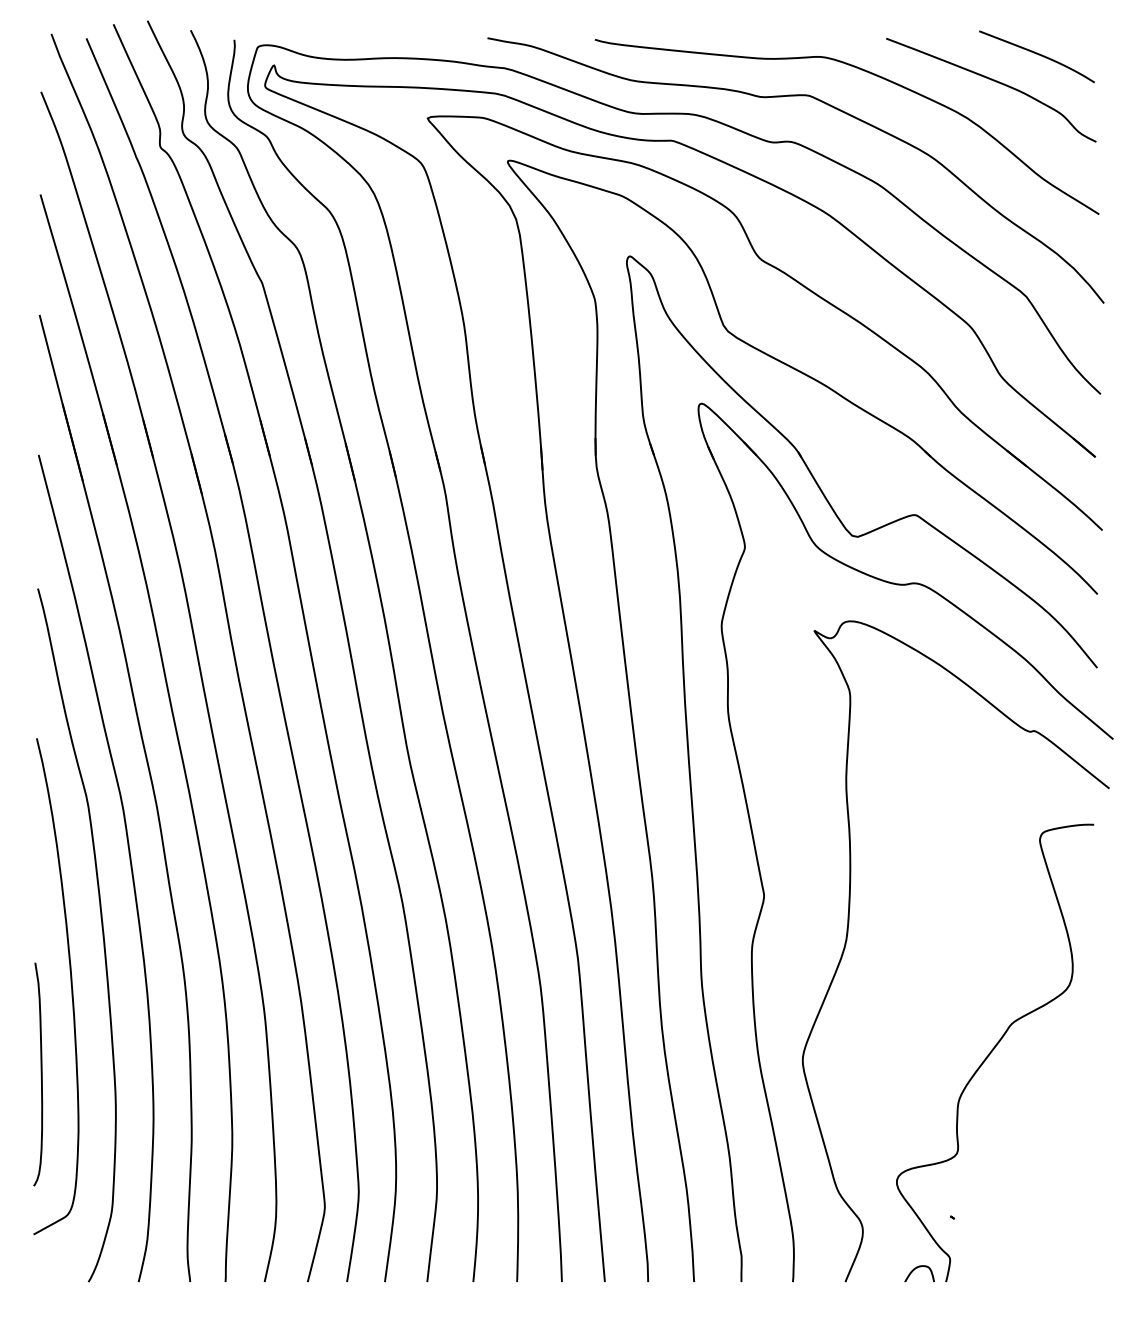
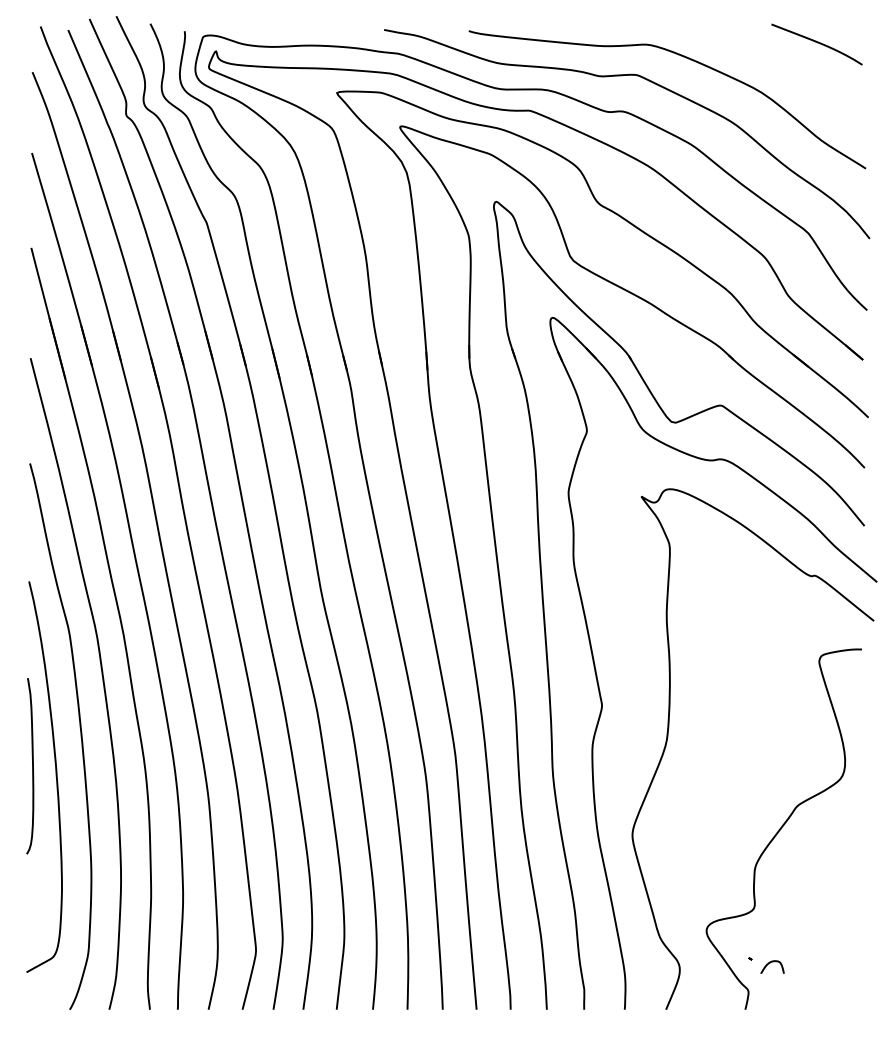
curve: (994, 82) -> (783, 64), removed
curve: (41, 1074) -> (32, 766), moved
curve: (917, 1269) -> (770, 963), moved

